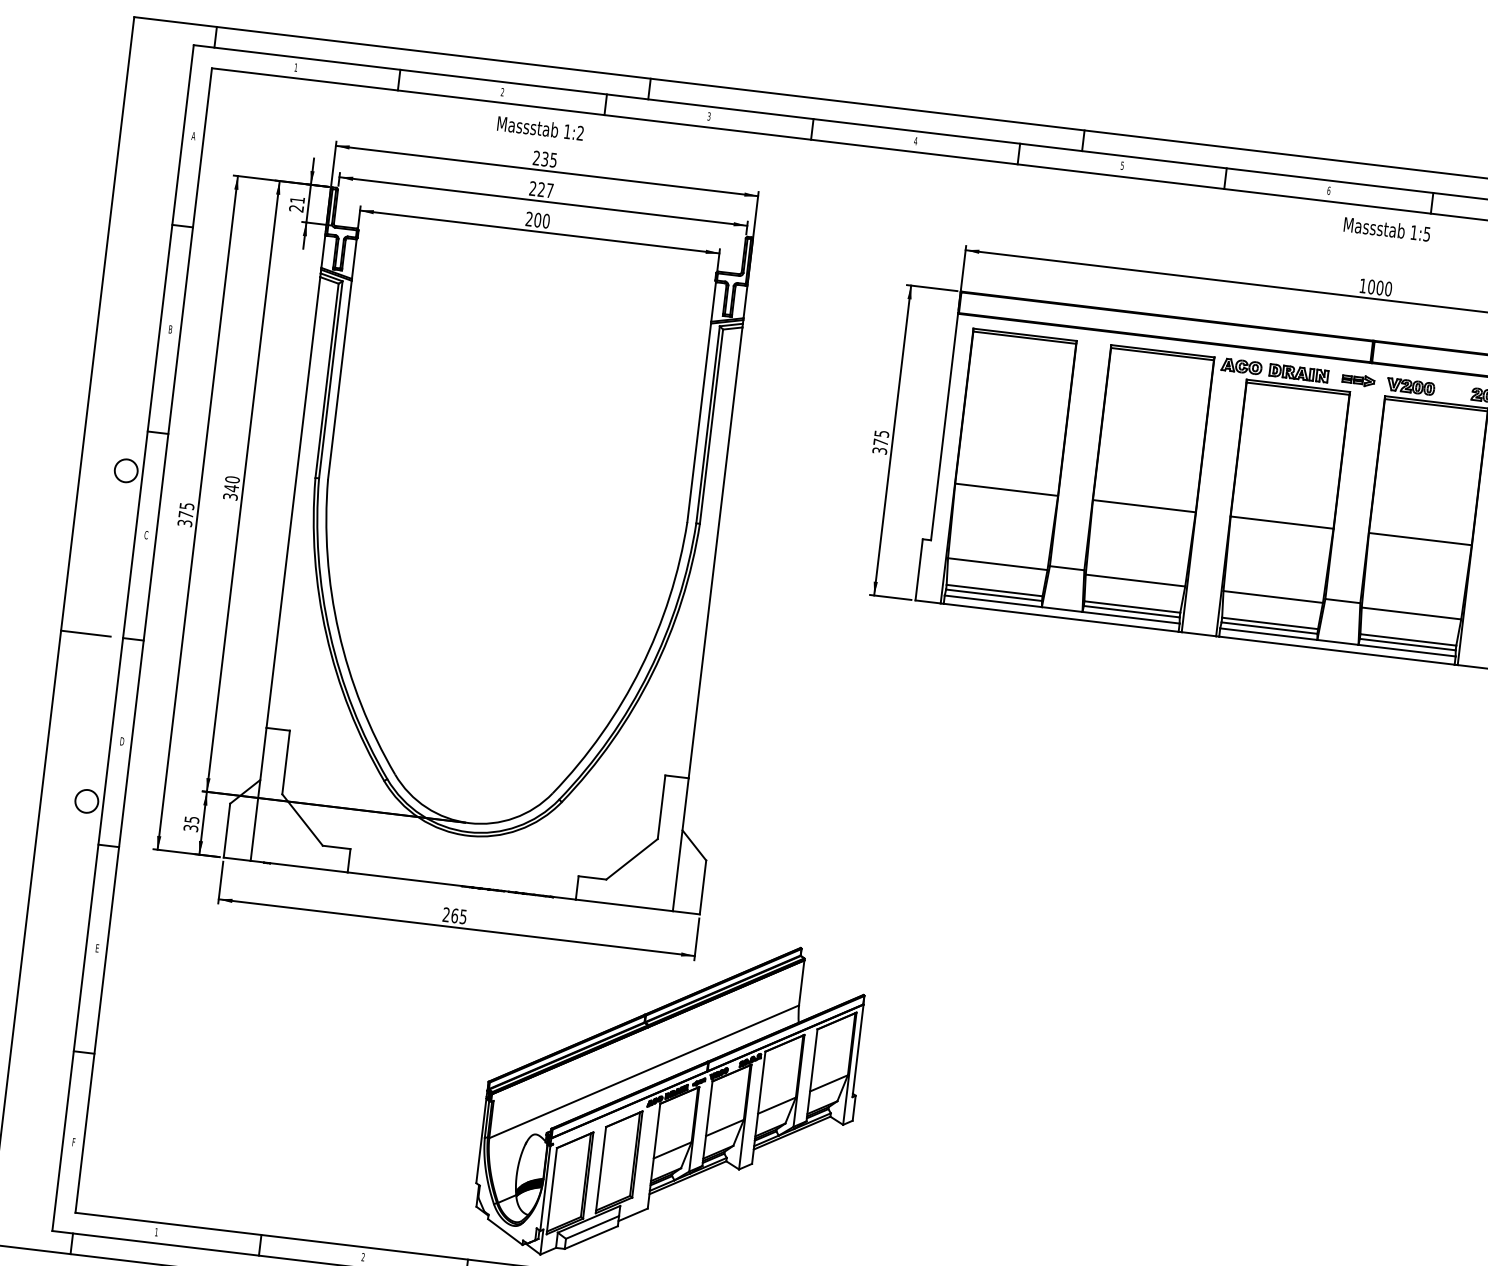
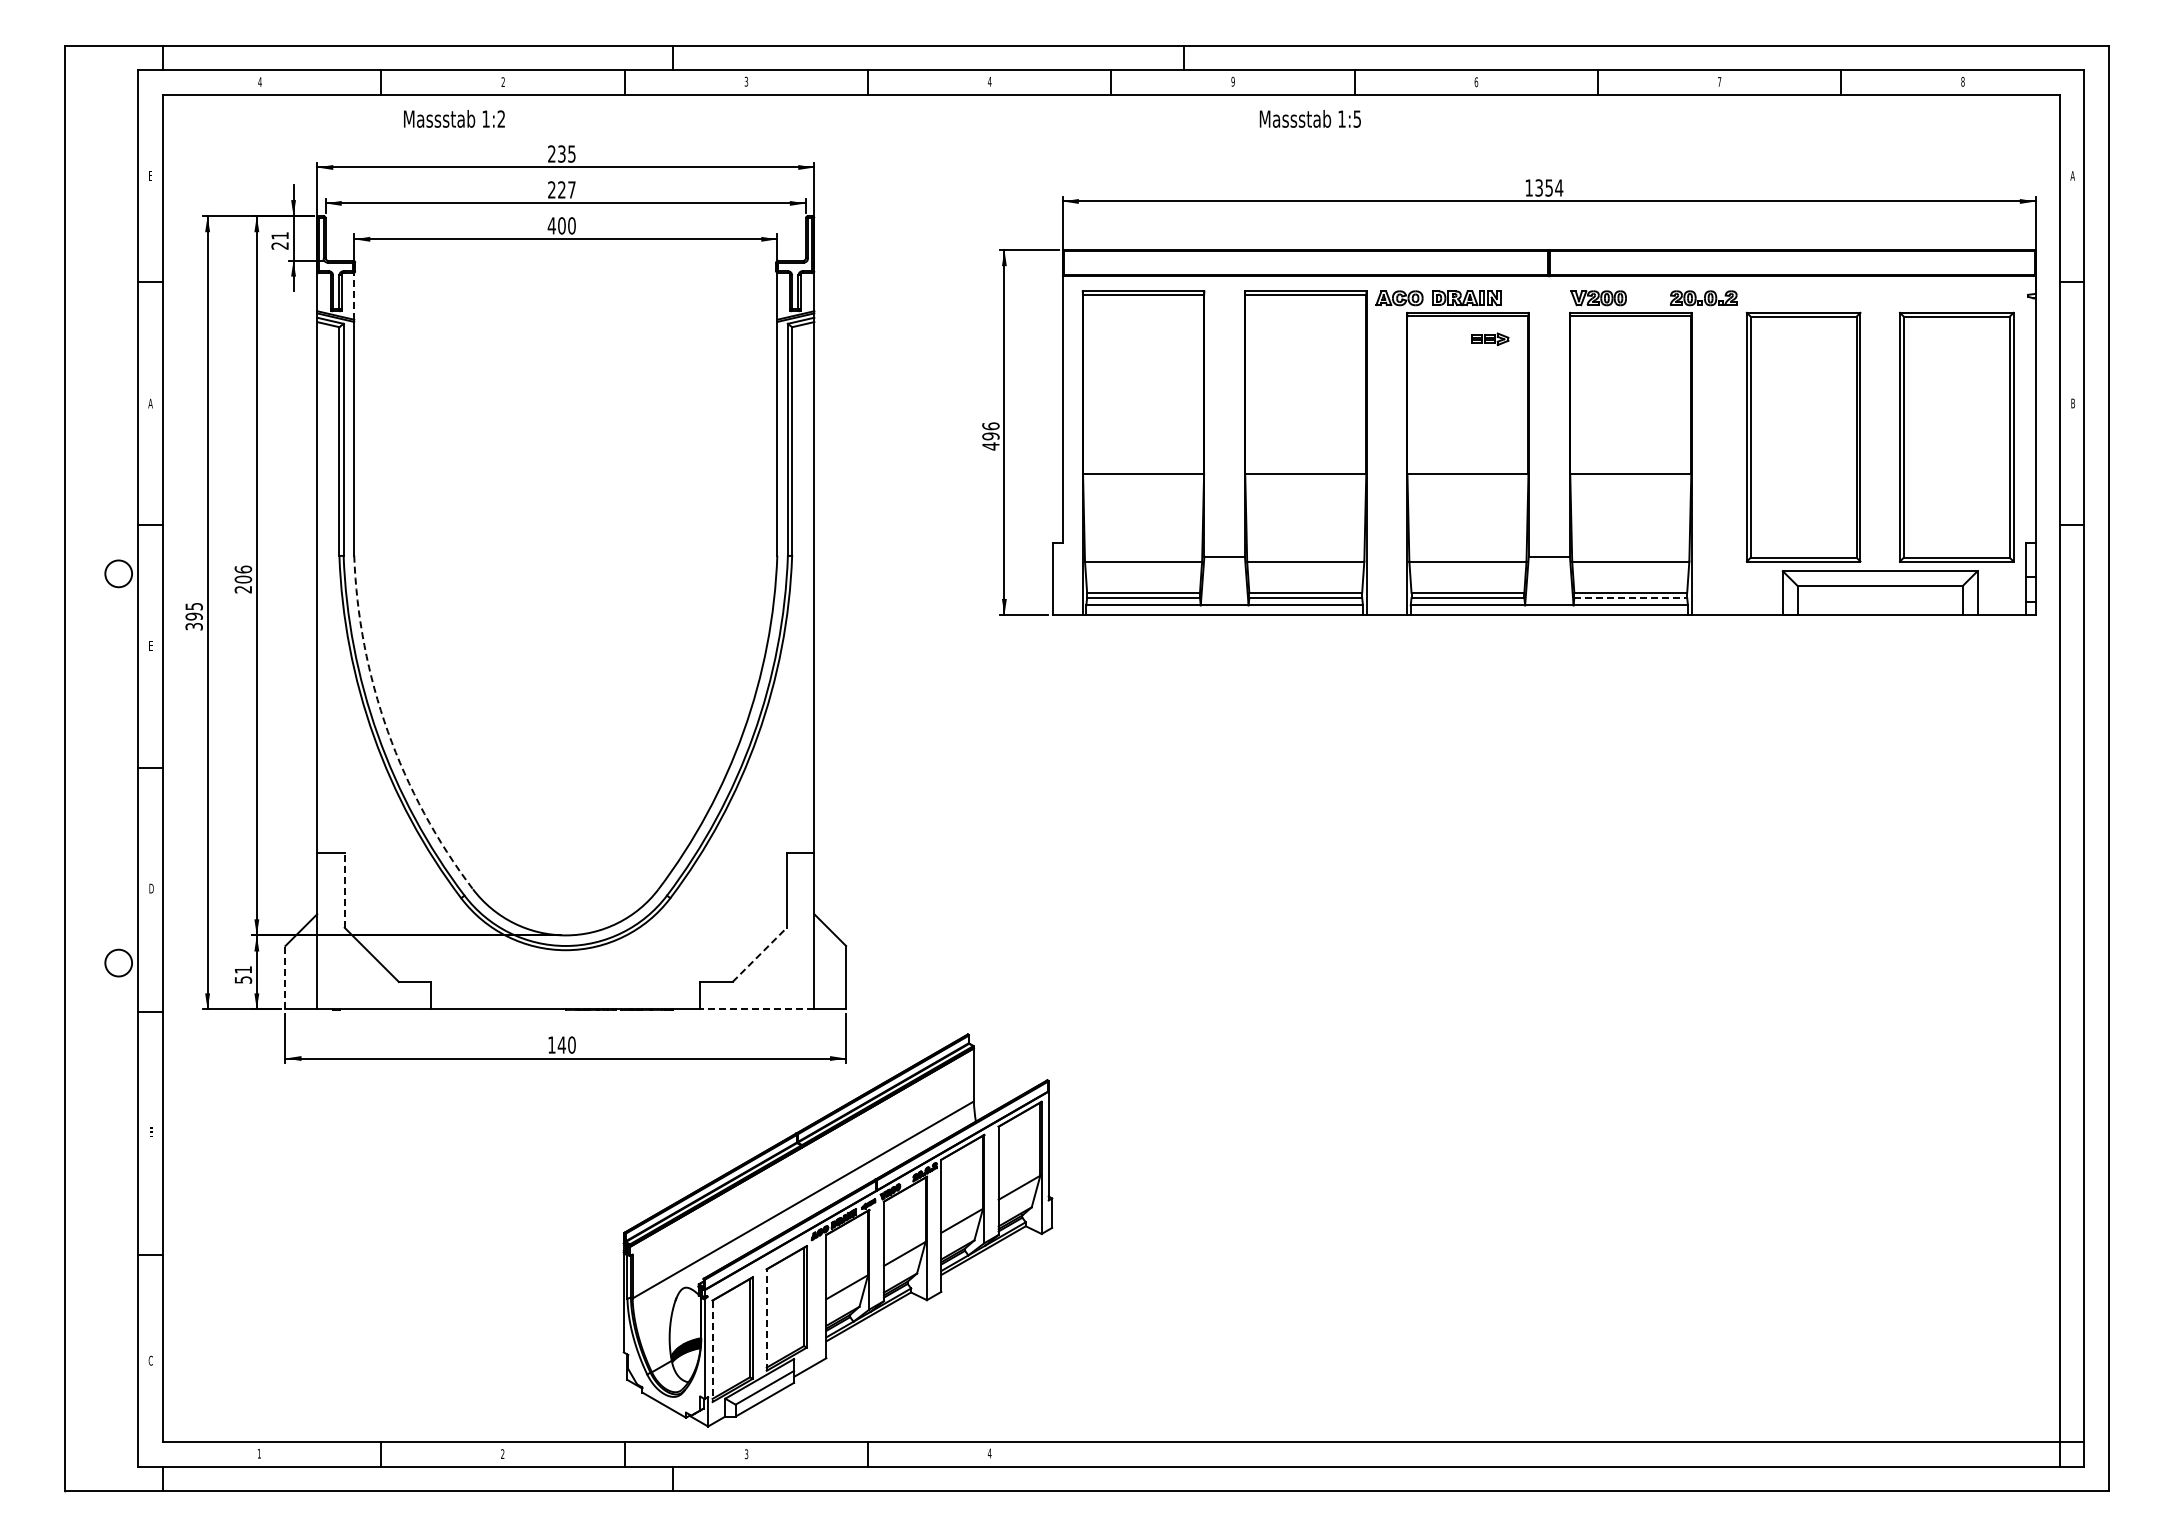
text: (295, 66) -> (259, 81), 1 -> 4
text: (540, 128) -> (454, 118), moved
text: (193, 135) -> (150, 175), A -> E
text: (1121, 165) -> (1232, 81), 5 -> 9
text: (529, 218) -> (551, 225), 200 -> 400
text: (1386, 228) -> (1309, 118), moved
line: (354, 259) -> (354, 296), solid -> dashed
text: (1380, 287) -> (1549, 187), 1000 -> 1354
text: (170, 329) -> (150, 403), B -> A
part: (1358, 380) -> (1490, 339), moved
text: (880, 442) -> (990, 436), 375 -> 496
text: (231, 488) -> (243, 579), 340 -> 206
text: (185, 514) -> (193, 616), 375 -> 395
text: (145, 534) -> (150, 645), C -> E
arc: (338, 631) -> (387, 731), solid -> dashed
line: (85, 633) -> (94, 768), removed
line: (1408, 644) -> (1631, 598), solid -> dashed
line: (286, 761) -> (344, 889), solid -> dashed
text: (191, 823) -> (243, 974), 35 -> 51
line: (227, 830) -> (285, 977), solid -> dashed
line: (632, 859) -> (760, 954), solid -> dashed
line: (623, 905) -> (756, 1009), solid -> dashed
text: (454, 915) -> (561, 1044), 265 -> 140
text: (73, 1142) -> (150, 1360), F -> C
line: (600, 1170) -> (766, 1320), solid -> dashed
line: (551, 1191) -> (712, 1351), solid -> dashed

